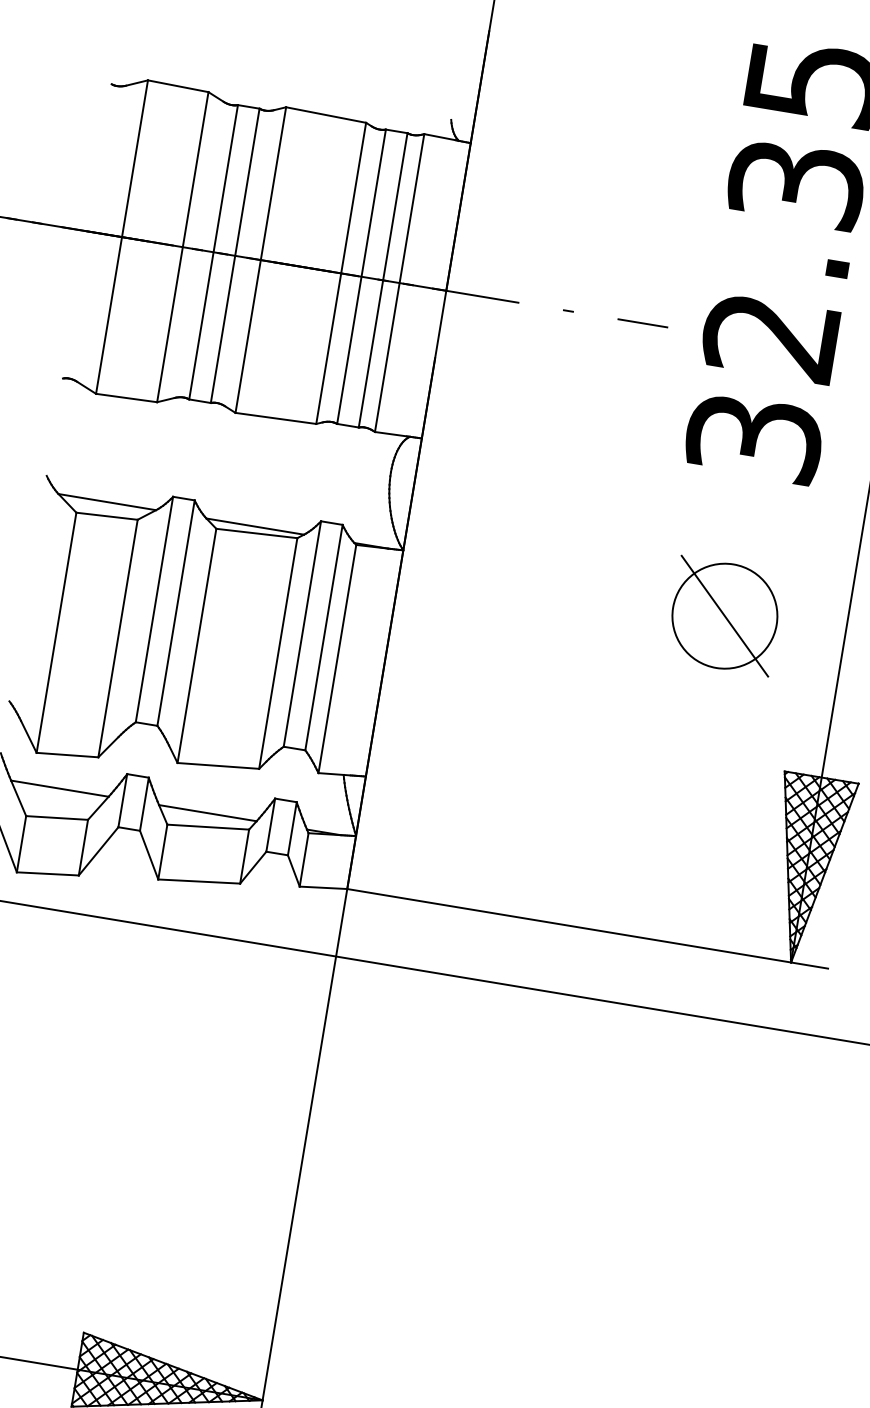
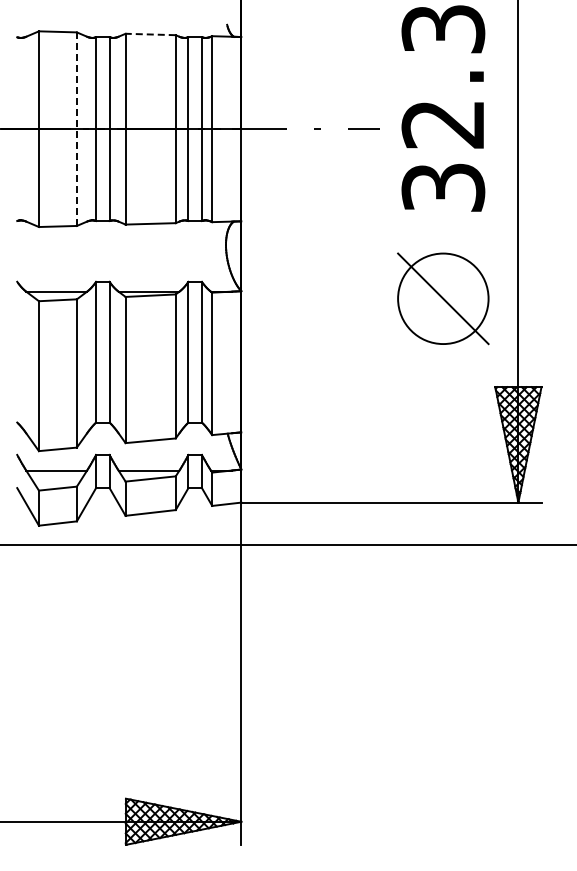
line: (325, 115) -> (150, 34), solid -> dashed
line: (182, 247) -> (76, 129), solid -> dashed
part: (725, 615) -> (443, 298), size x1.4

